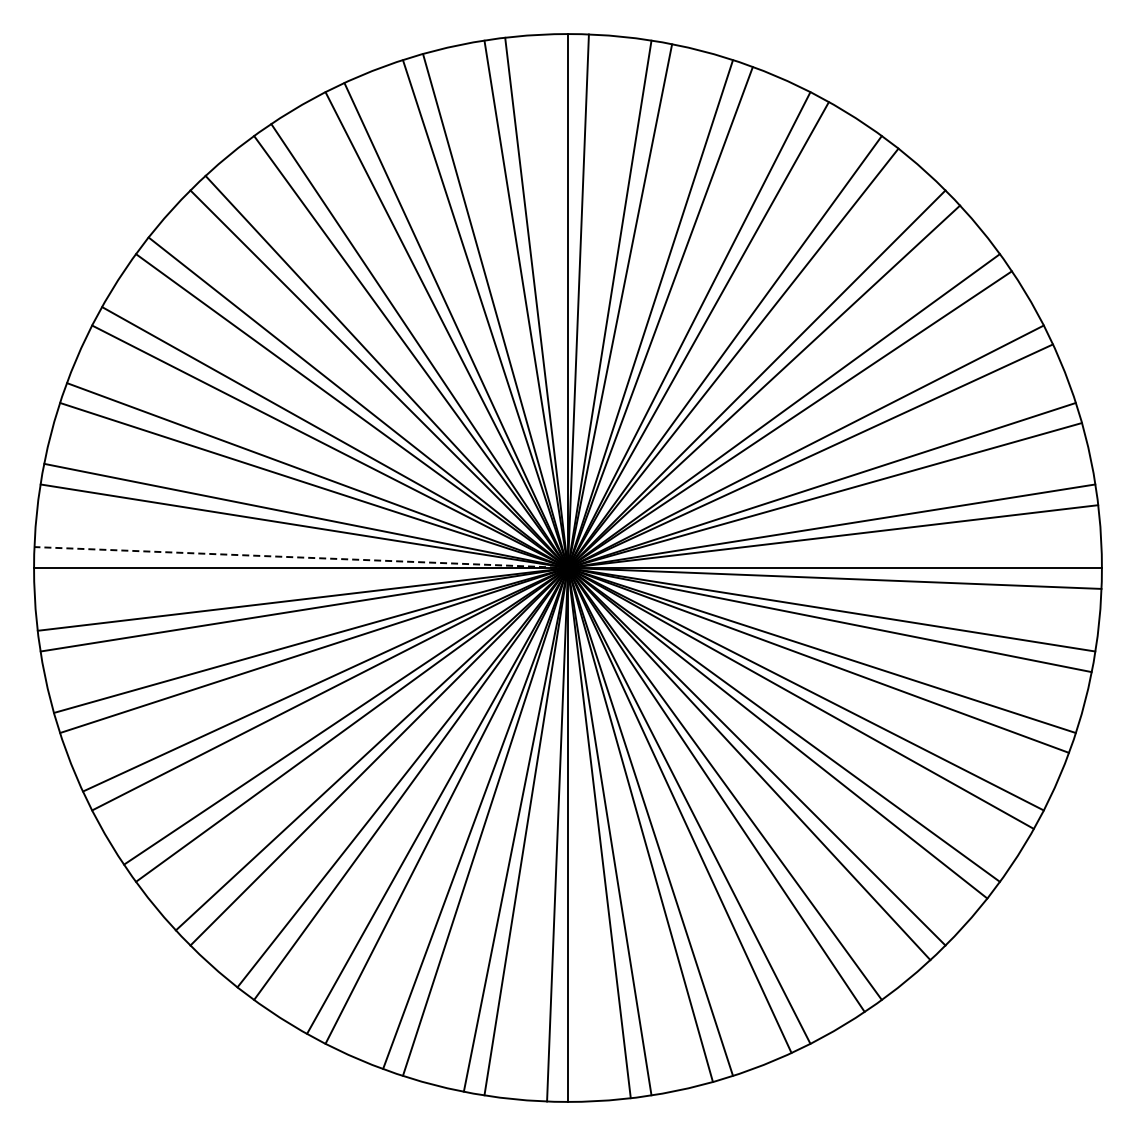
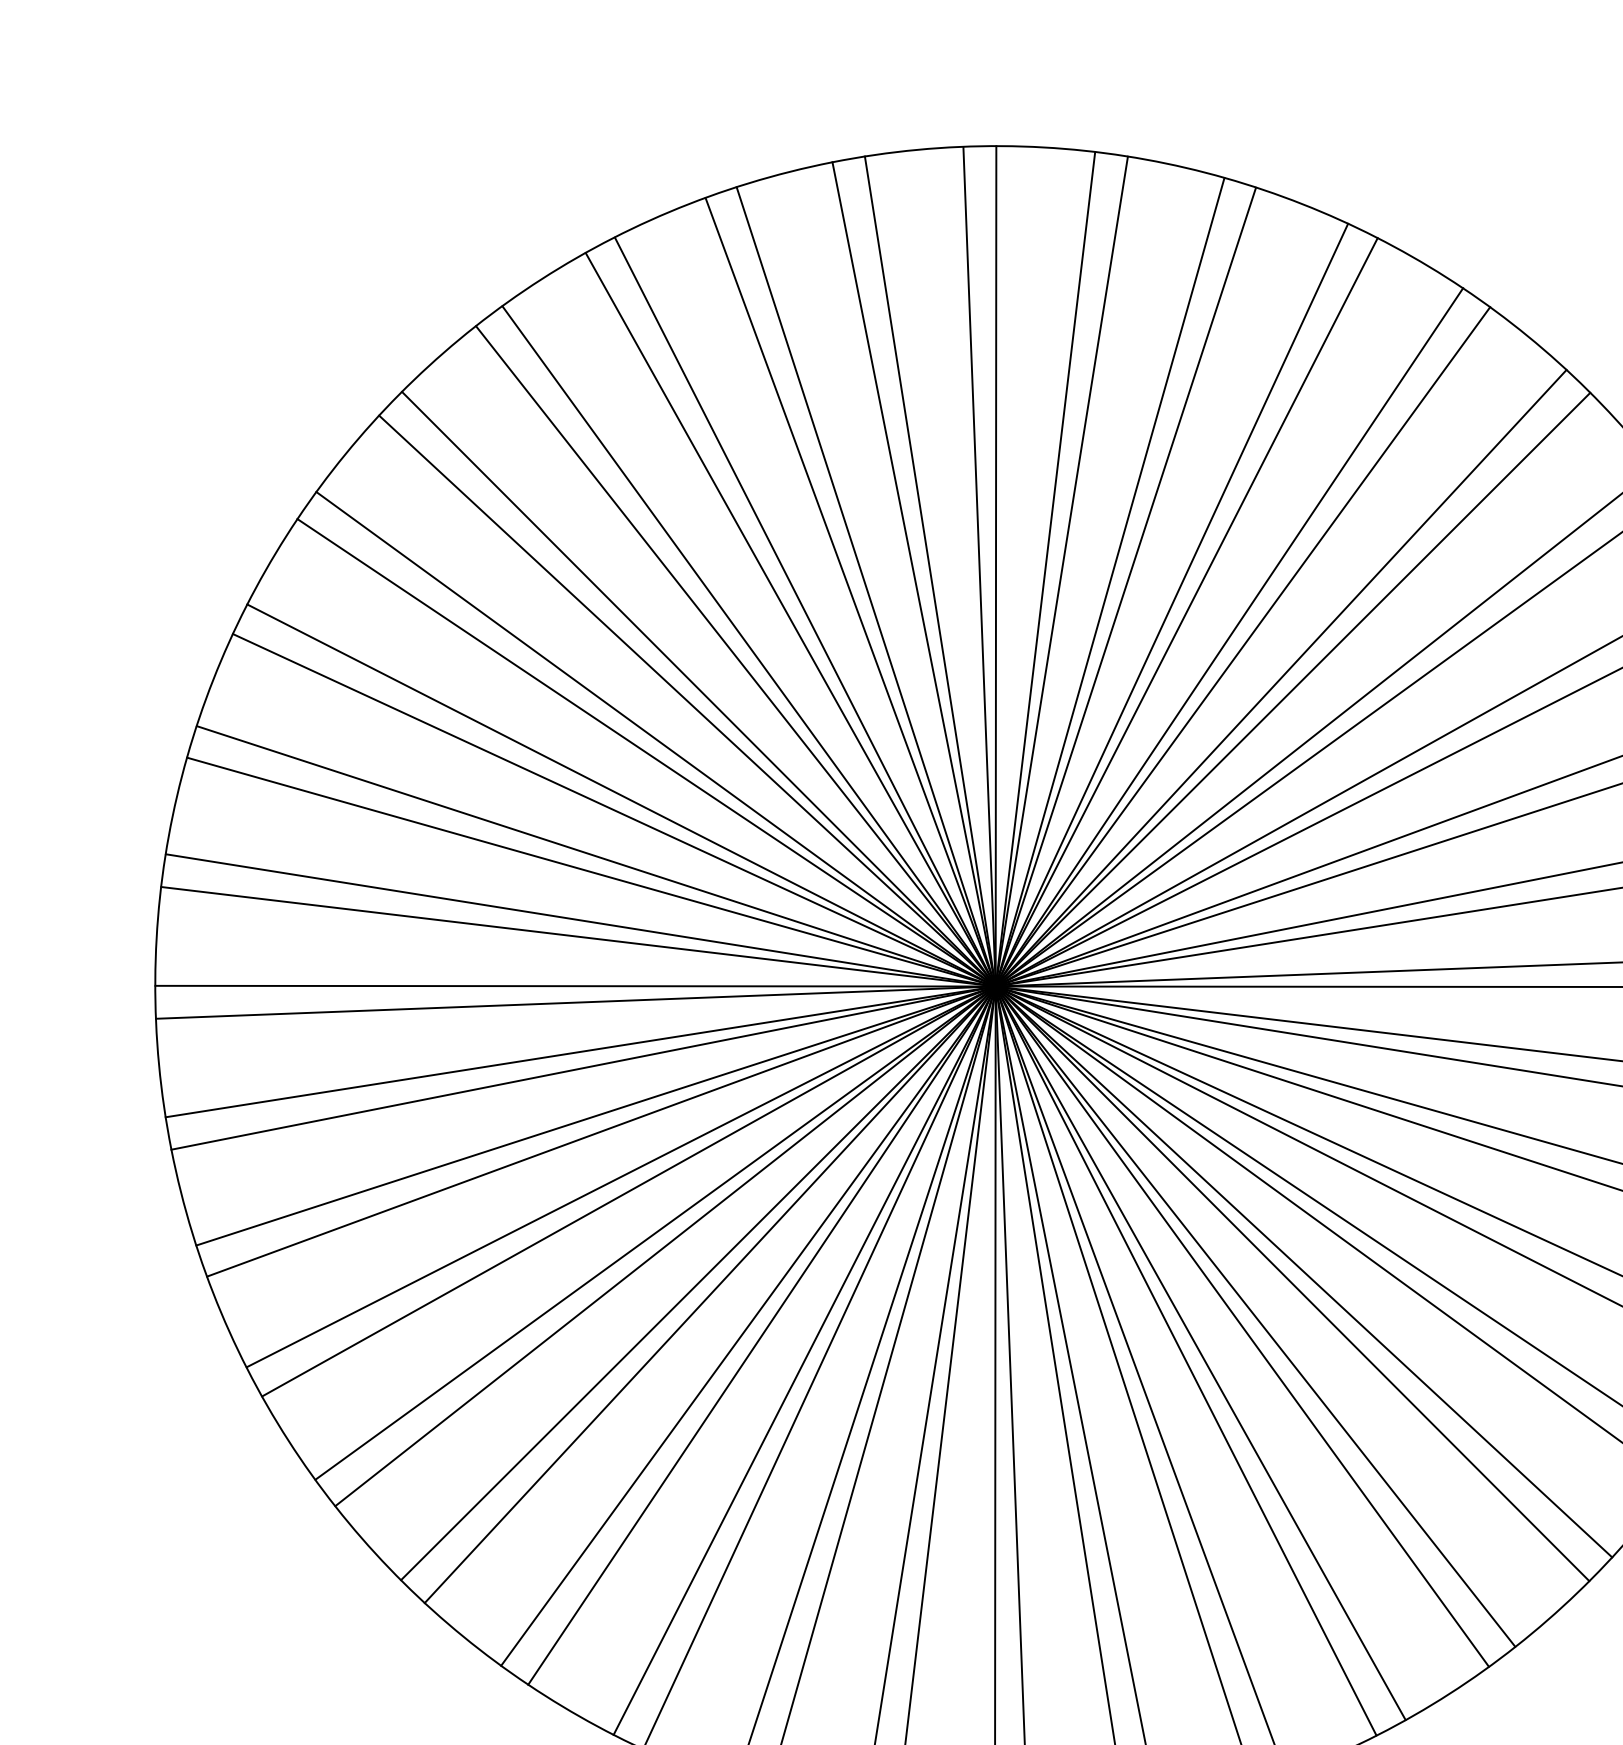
line: (301, 557) -> (581, 1051), dashed -> solid

